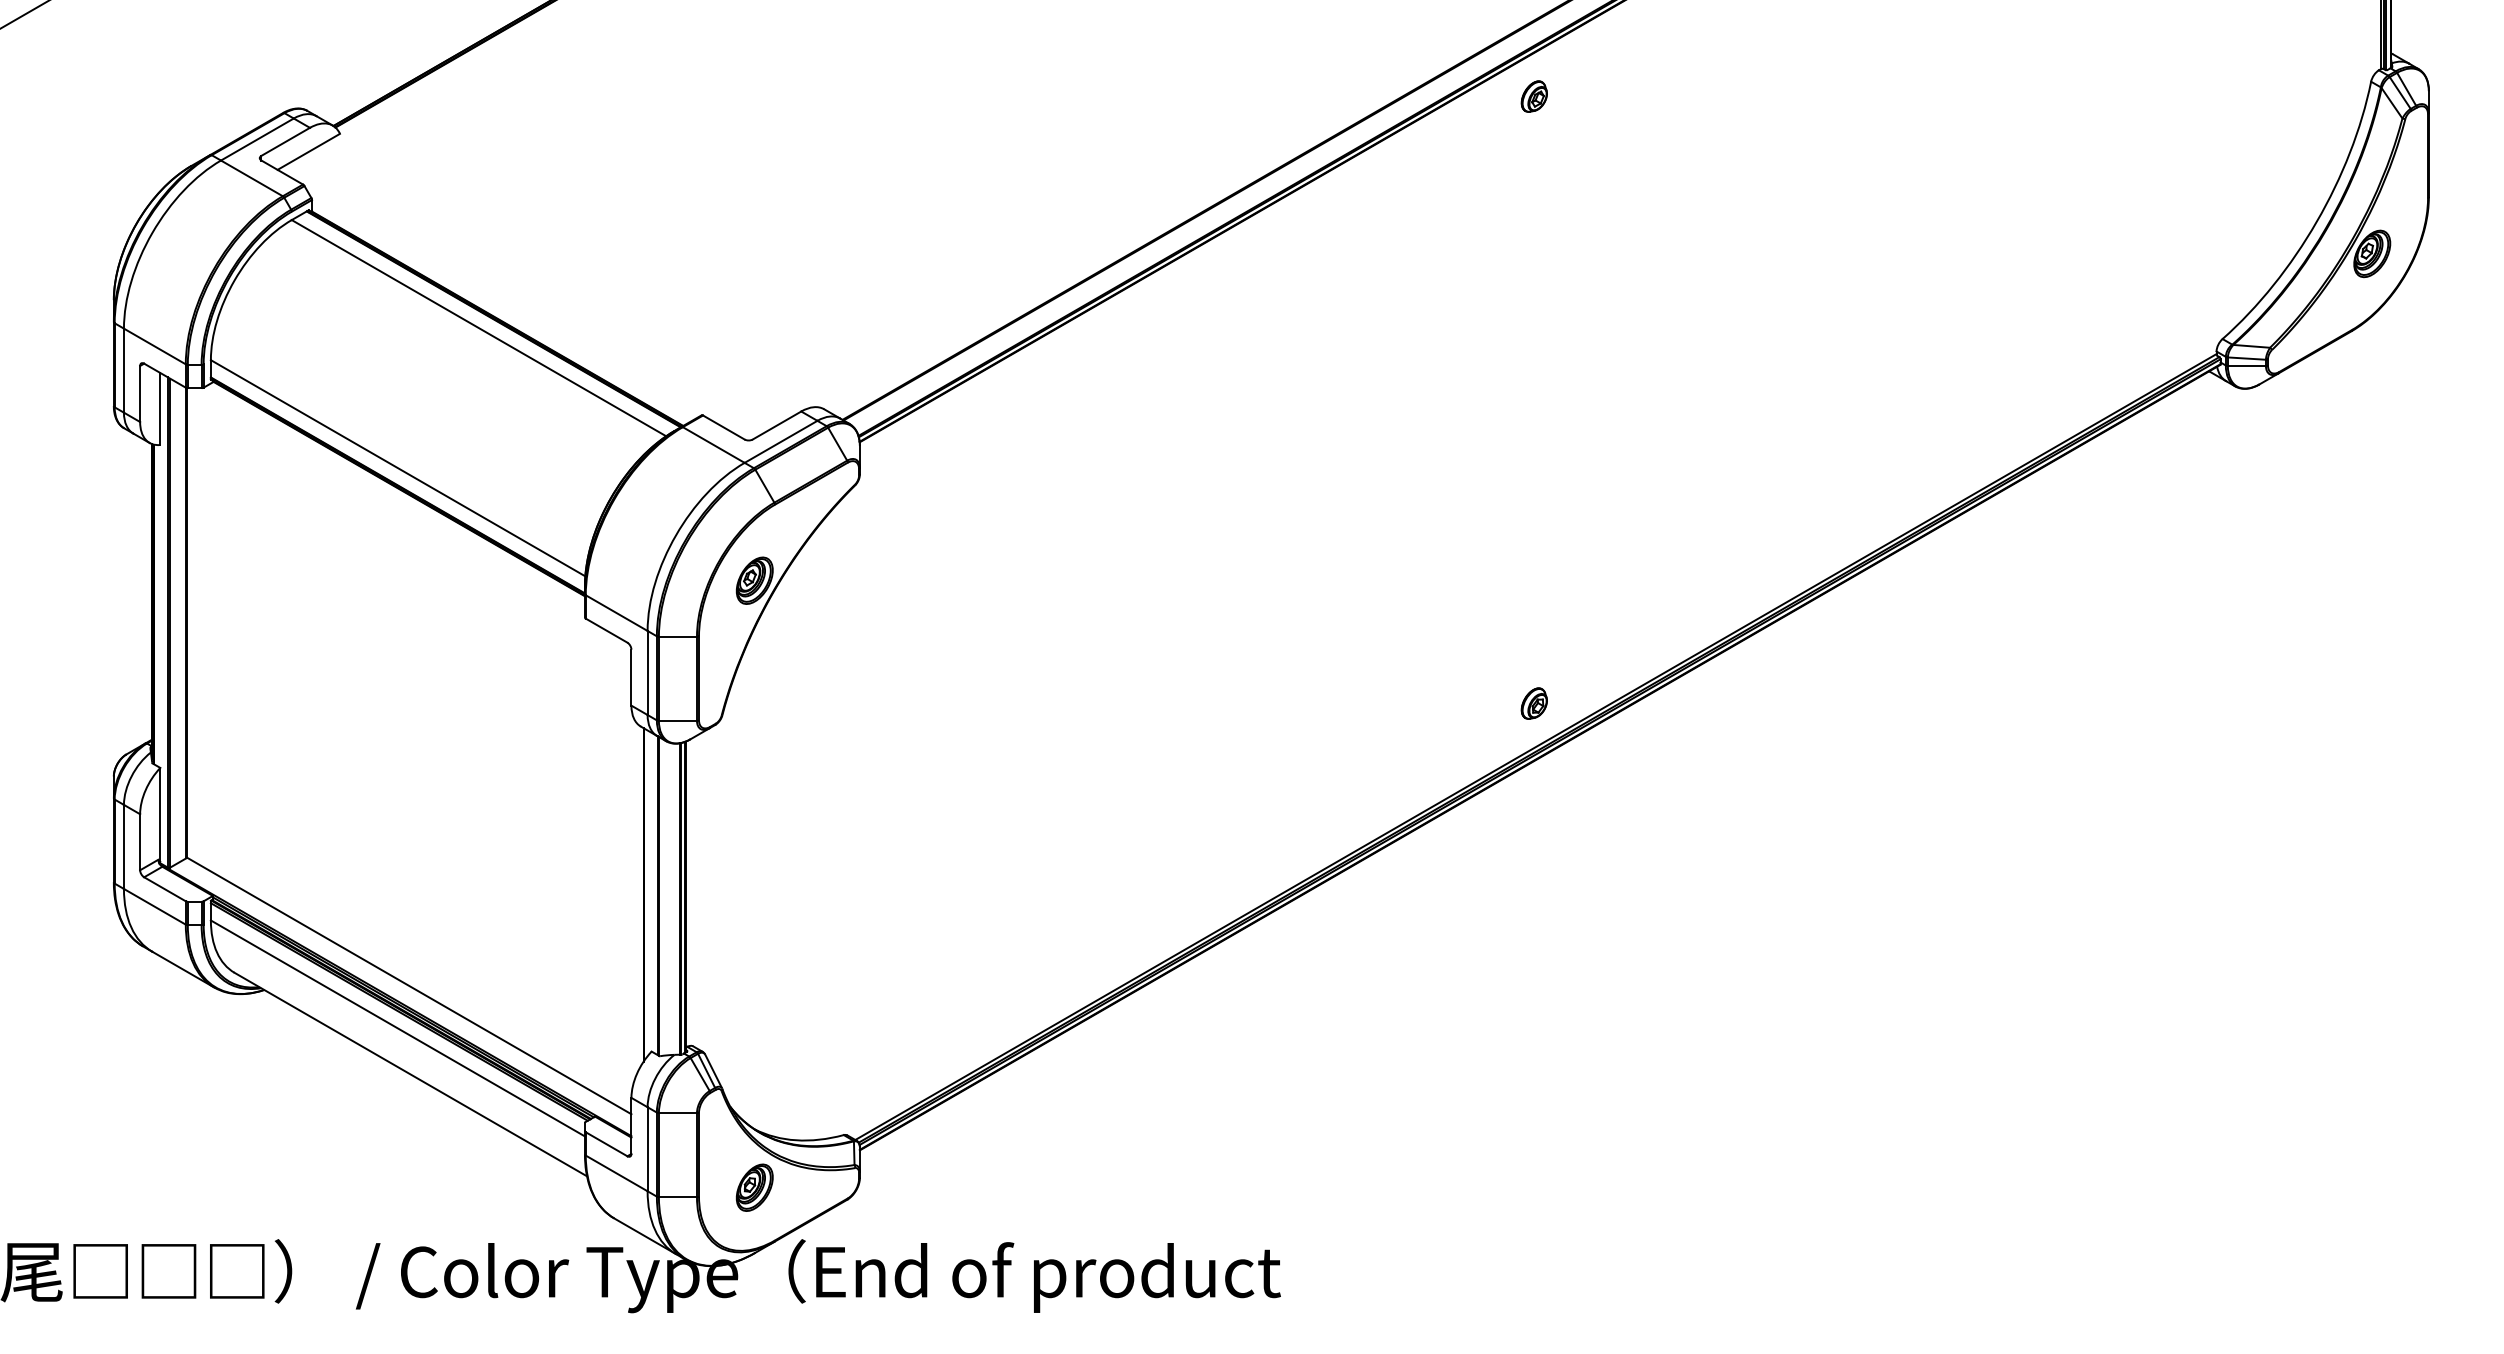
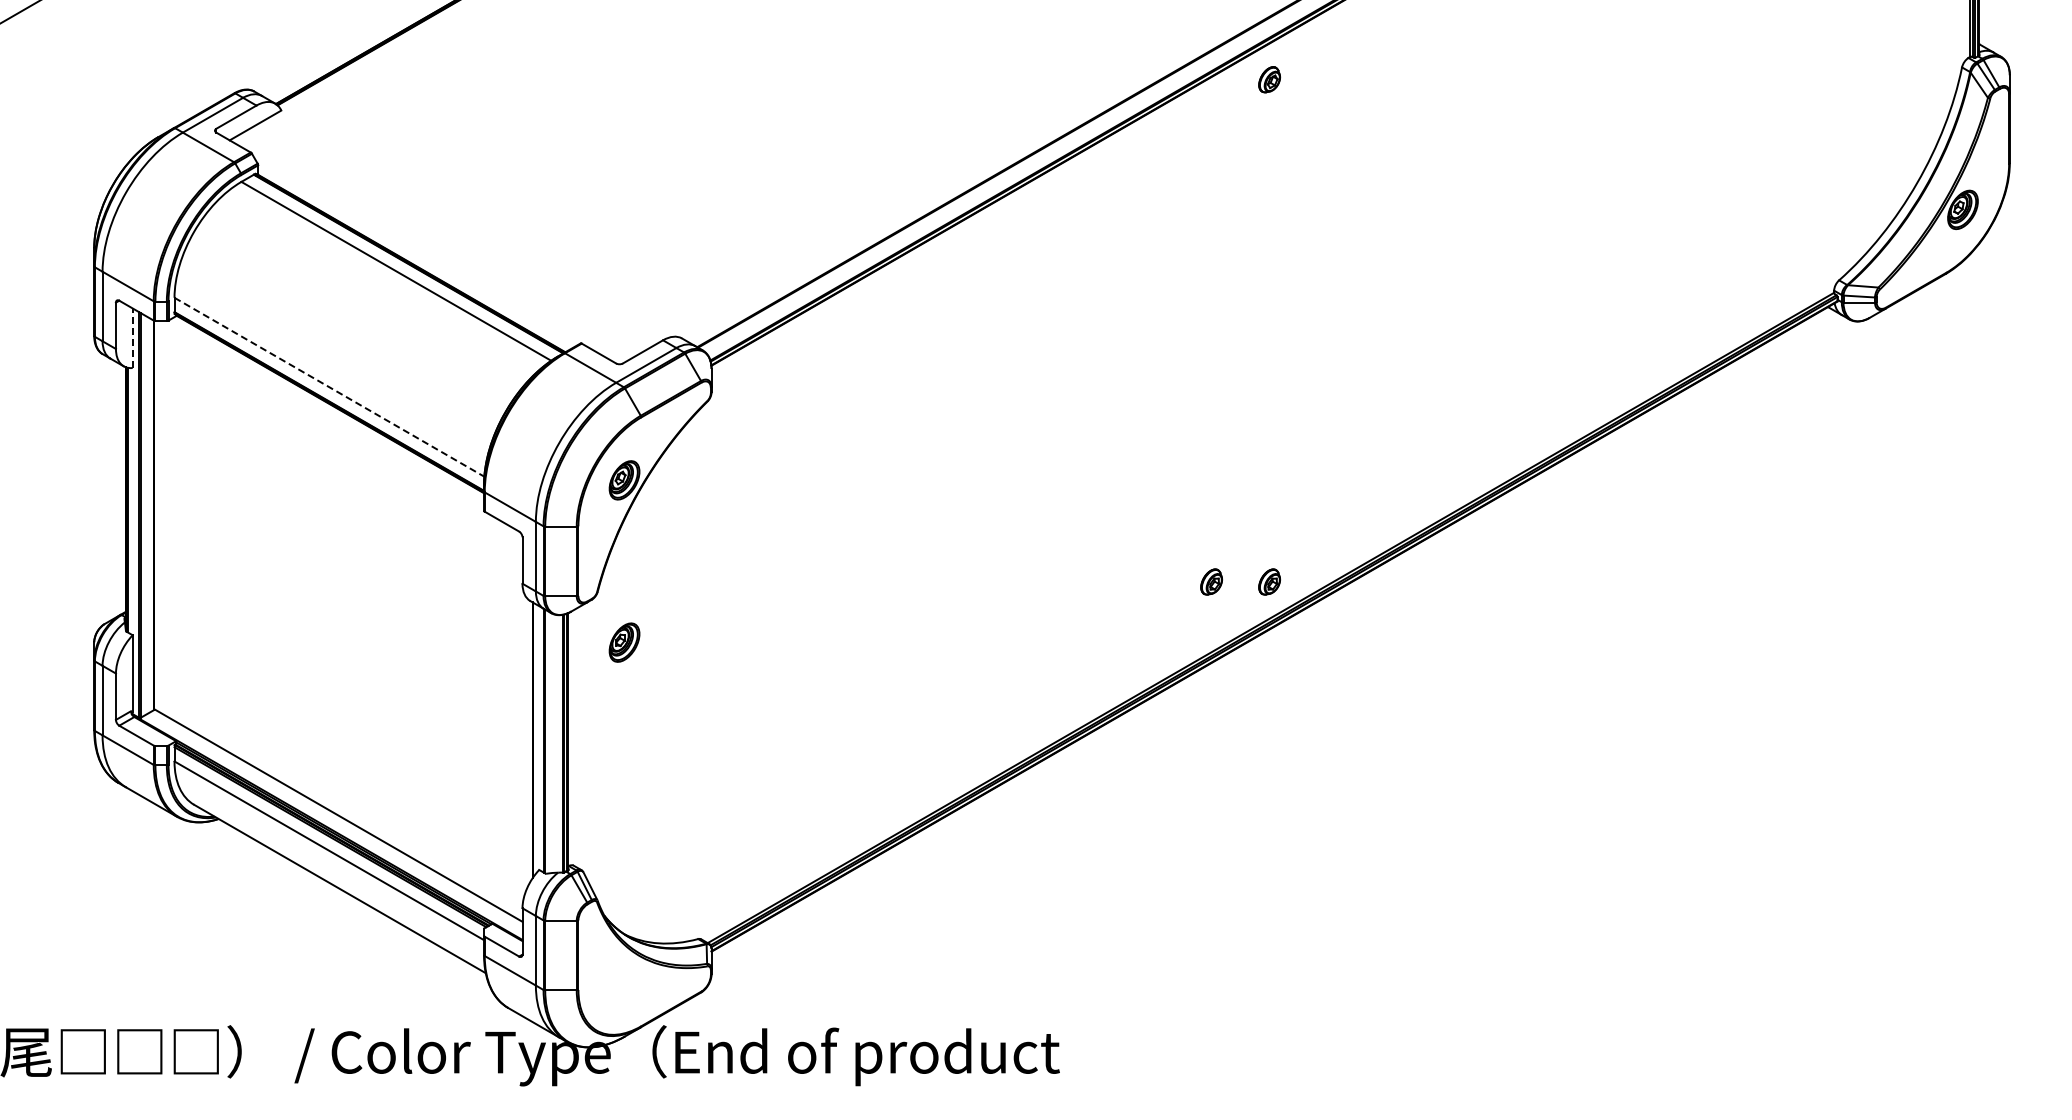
line: (160, 409) -> (132, 338), solid -> dashed
line: (398, 468) -> (329, 387), solid -> dashed
part: (1464, 702) -> (1211, 581), added
part: (754, 1187) -> (624, 642), moved

